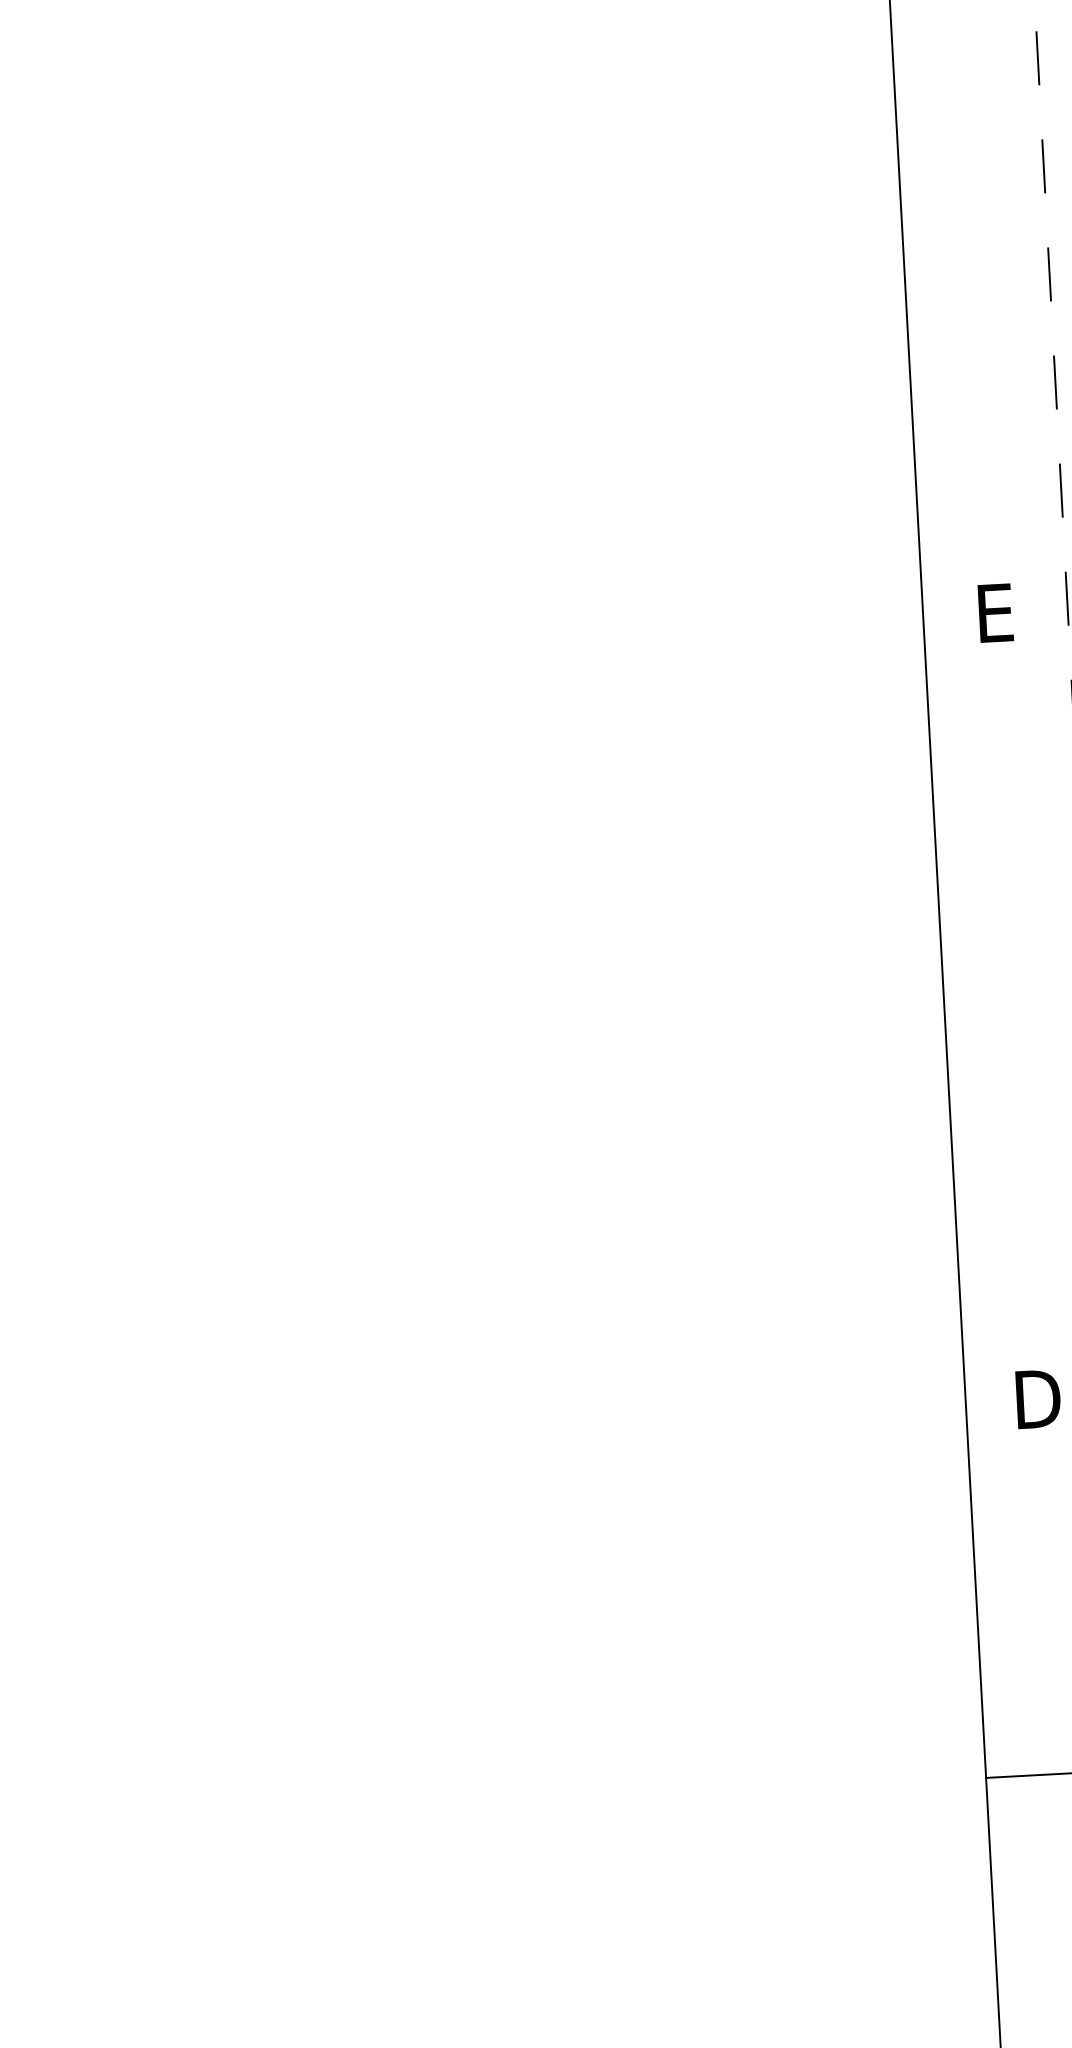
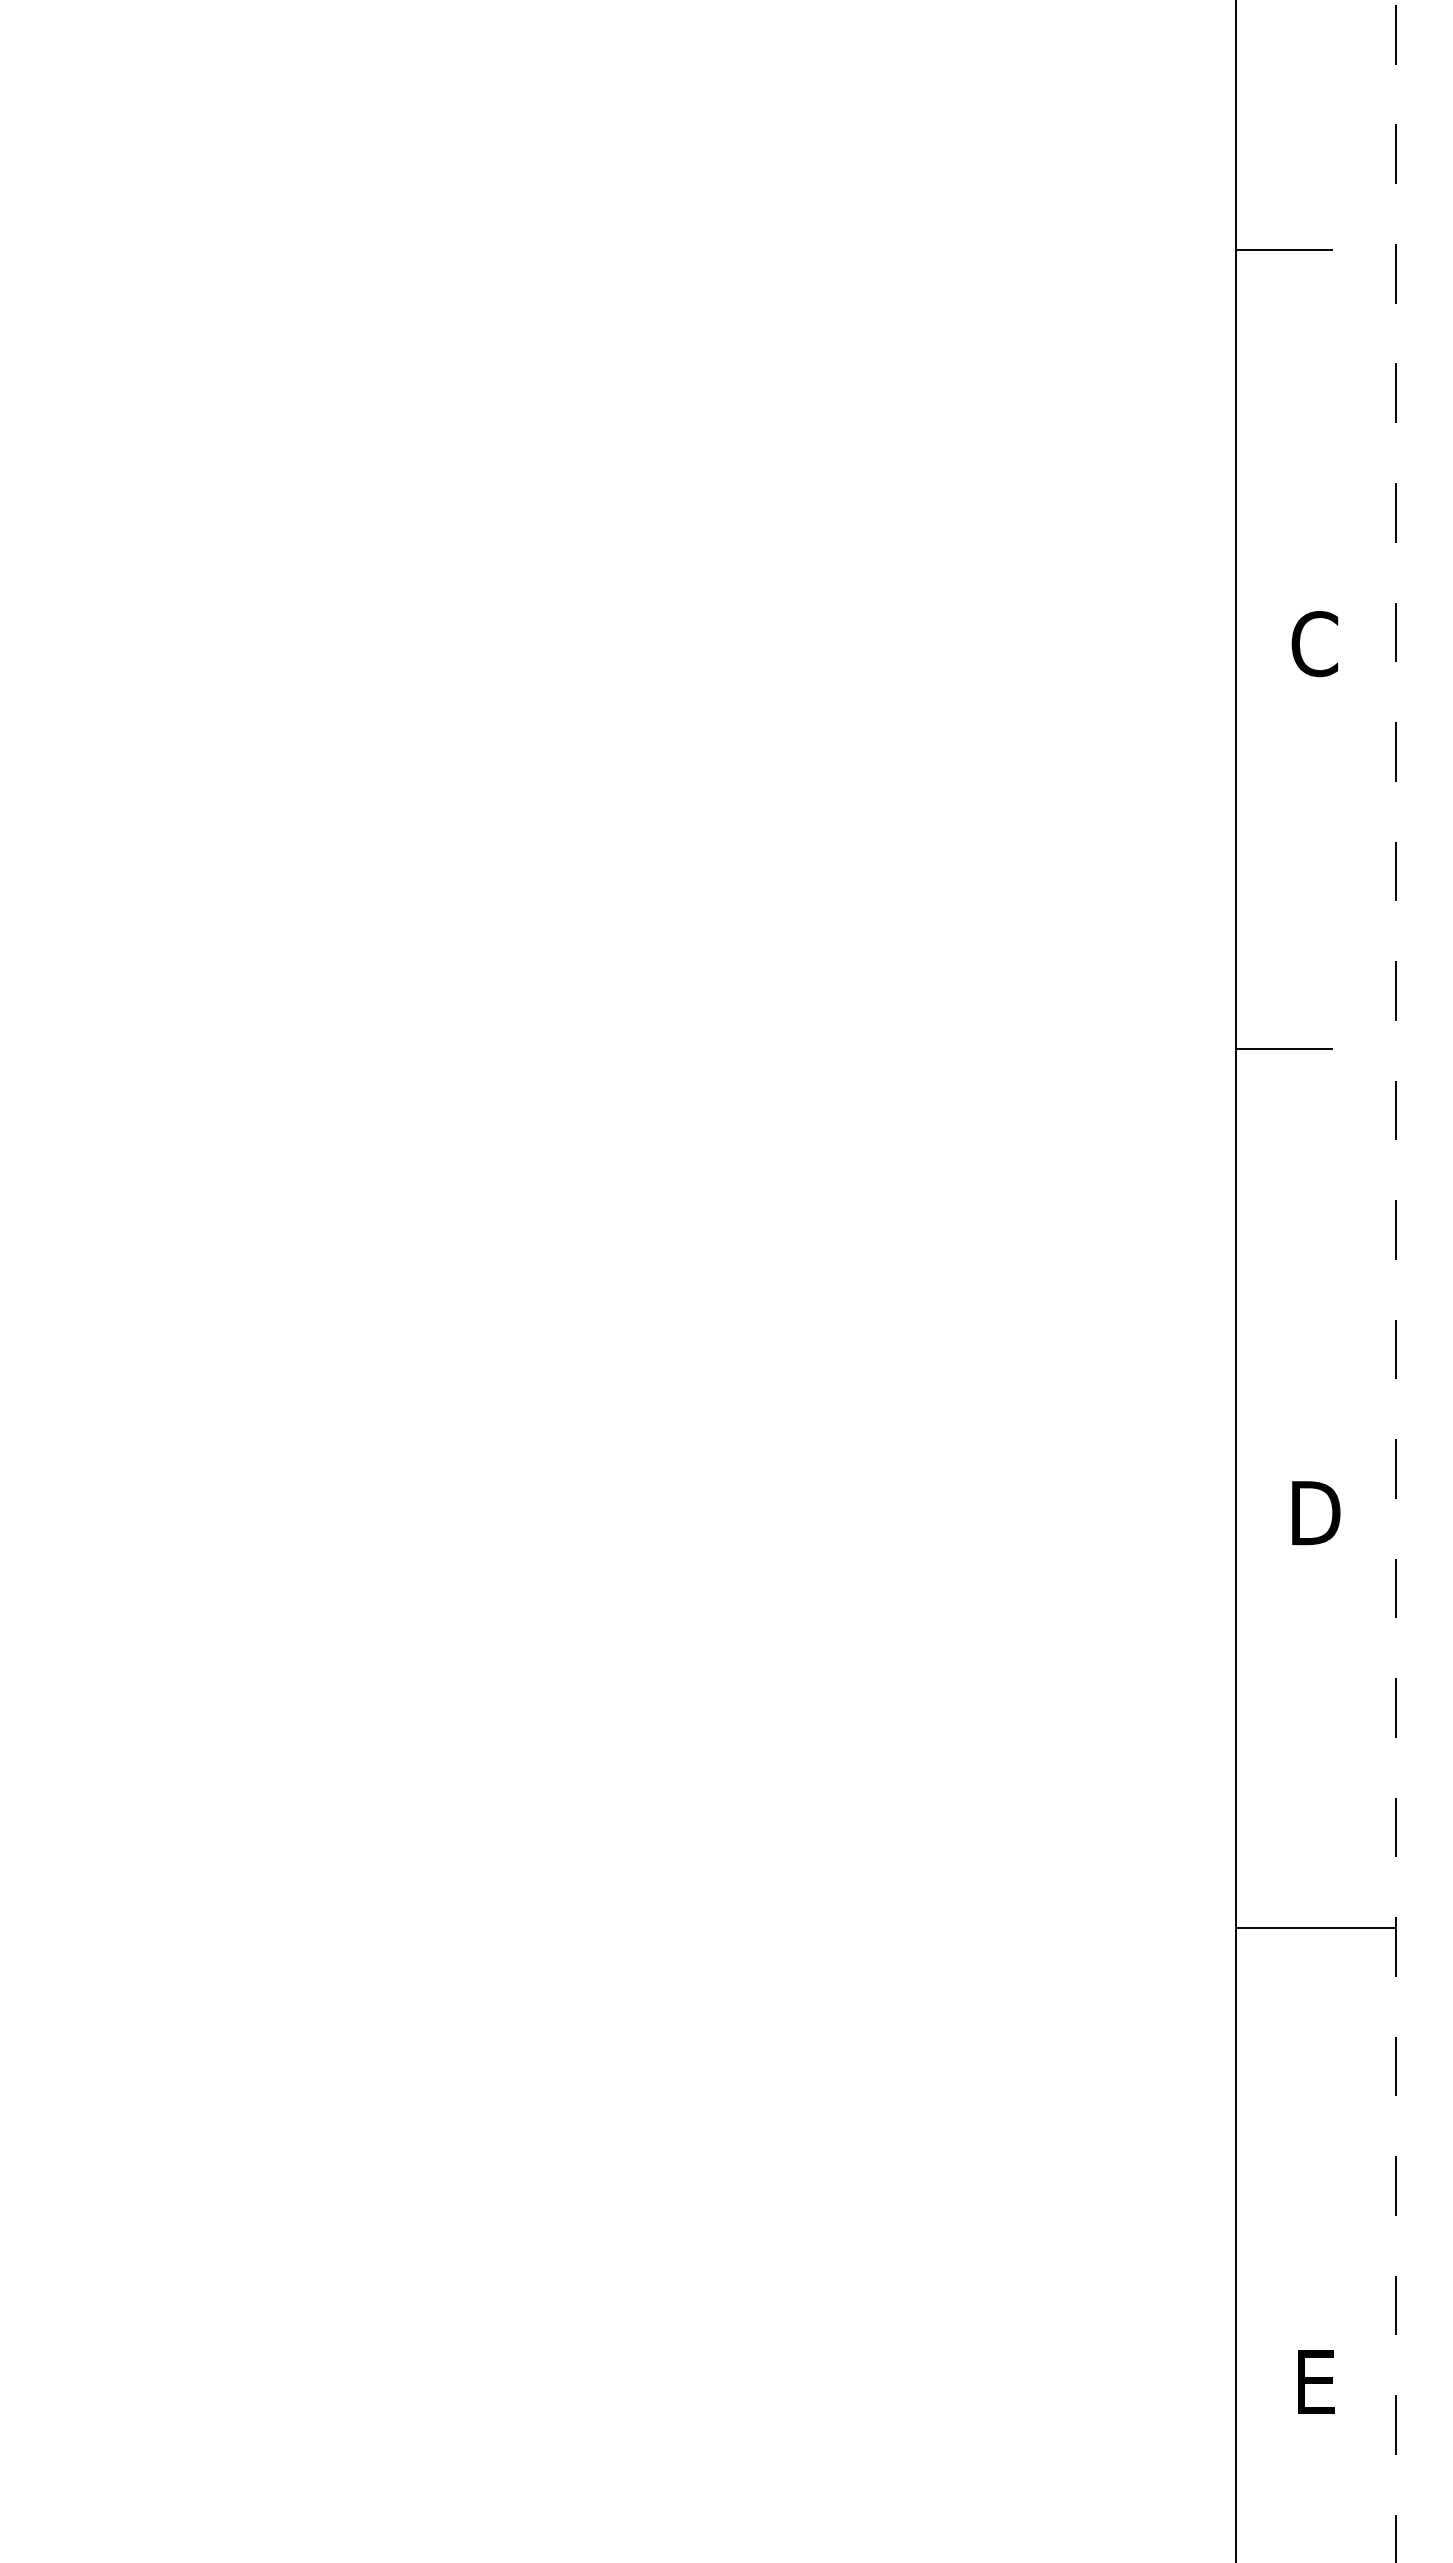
line: (947, 258) -> (1283, 250), added
text: (994, 613) -> (1314, 644), E -> C
line: (986, 980) -> (1283, 1048), added

